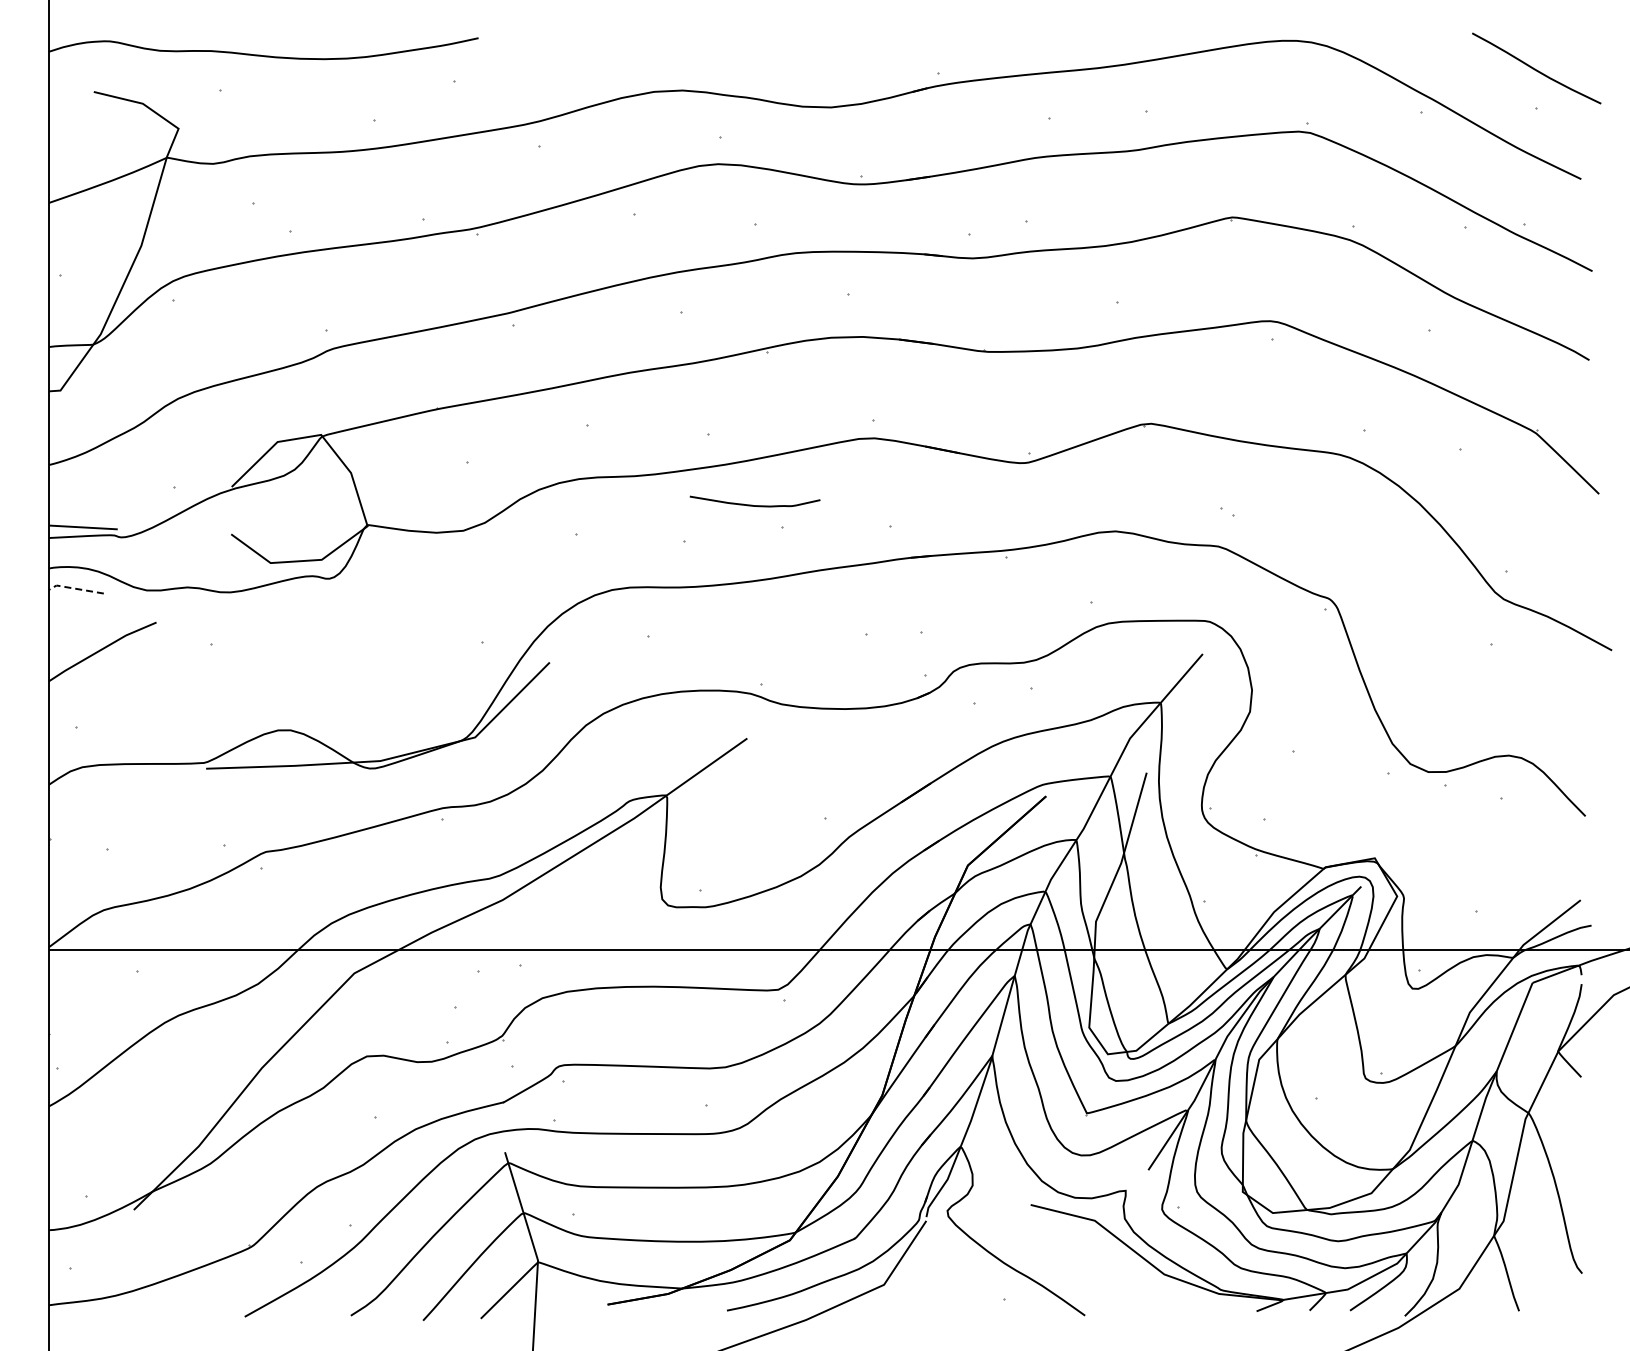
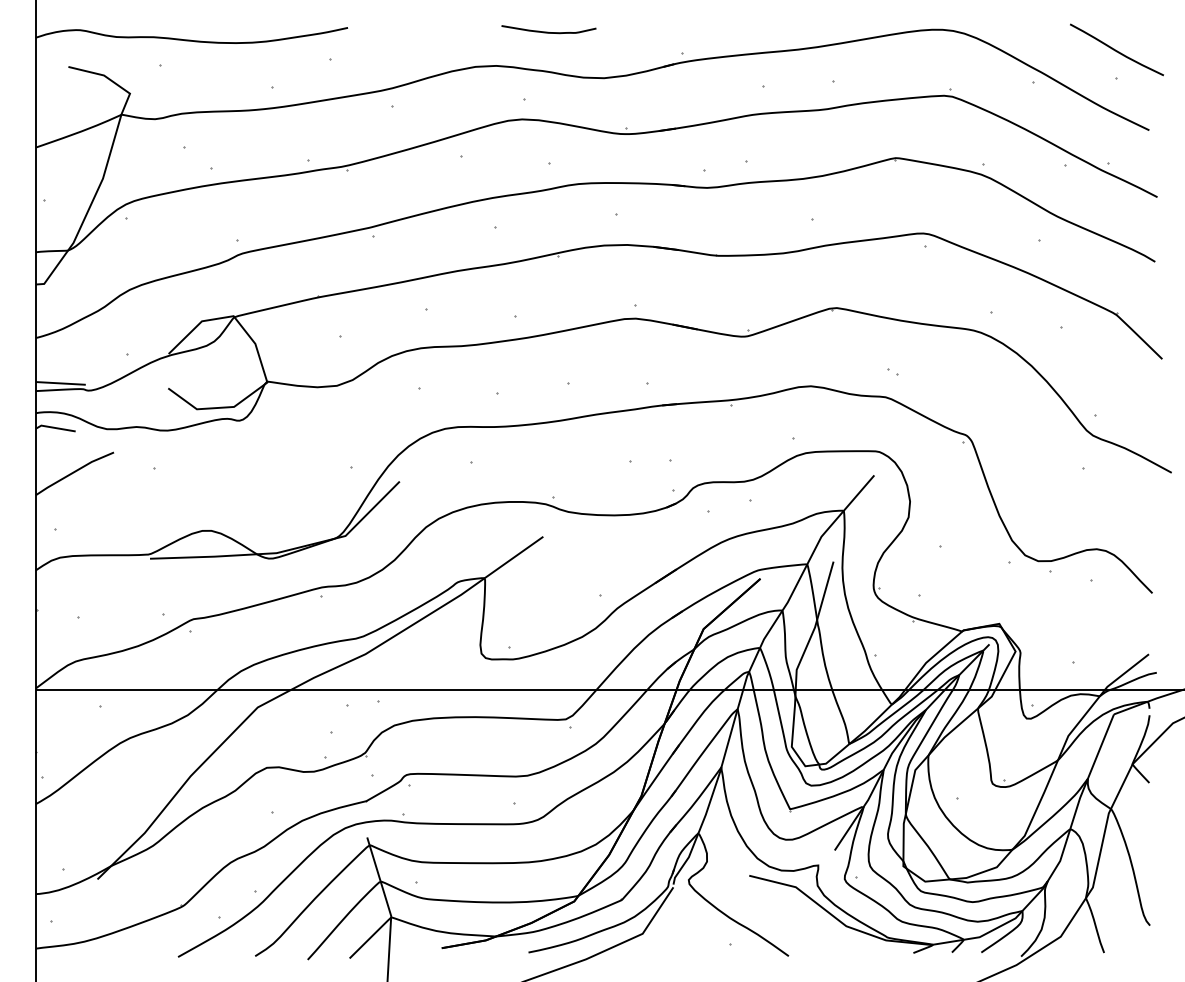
curve: (752, 504) -> (547, 31), moved
line: (75, 588) -> (55, 427), dashed -> solid

